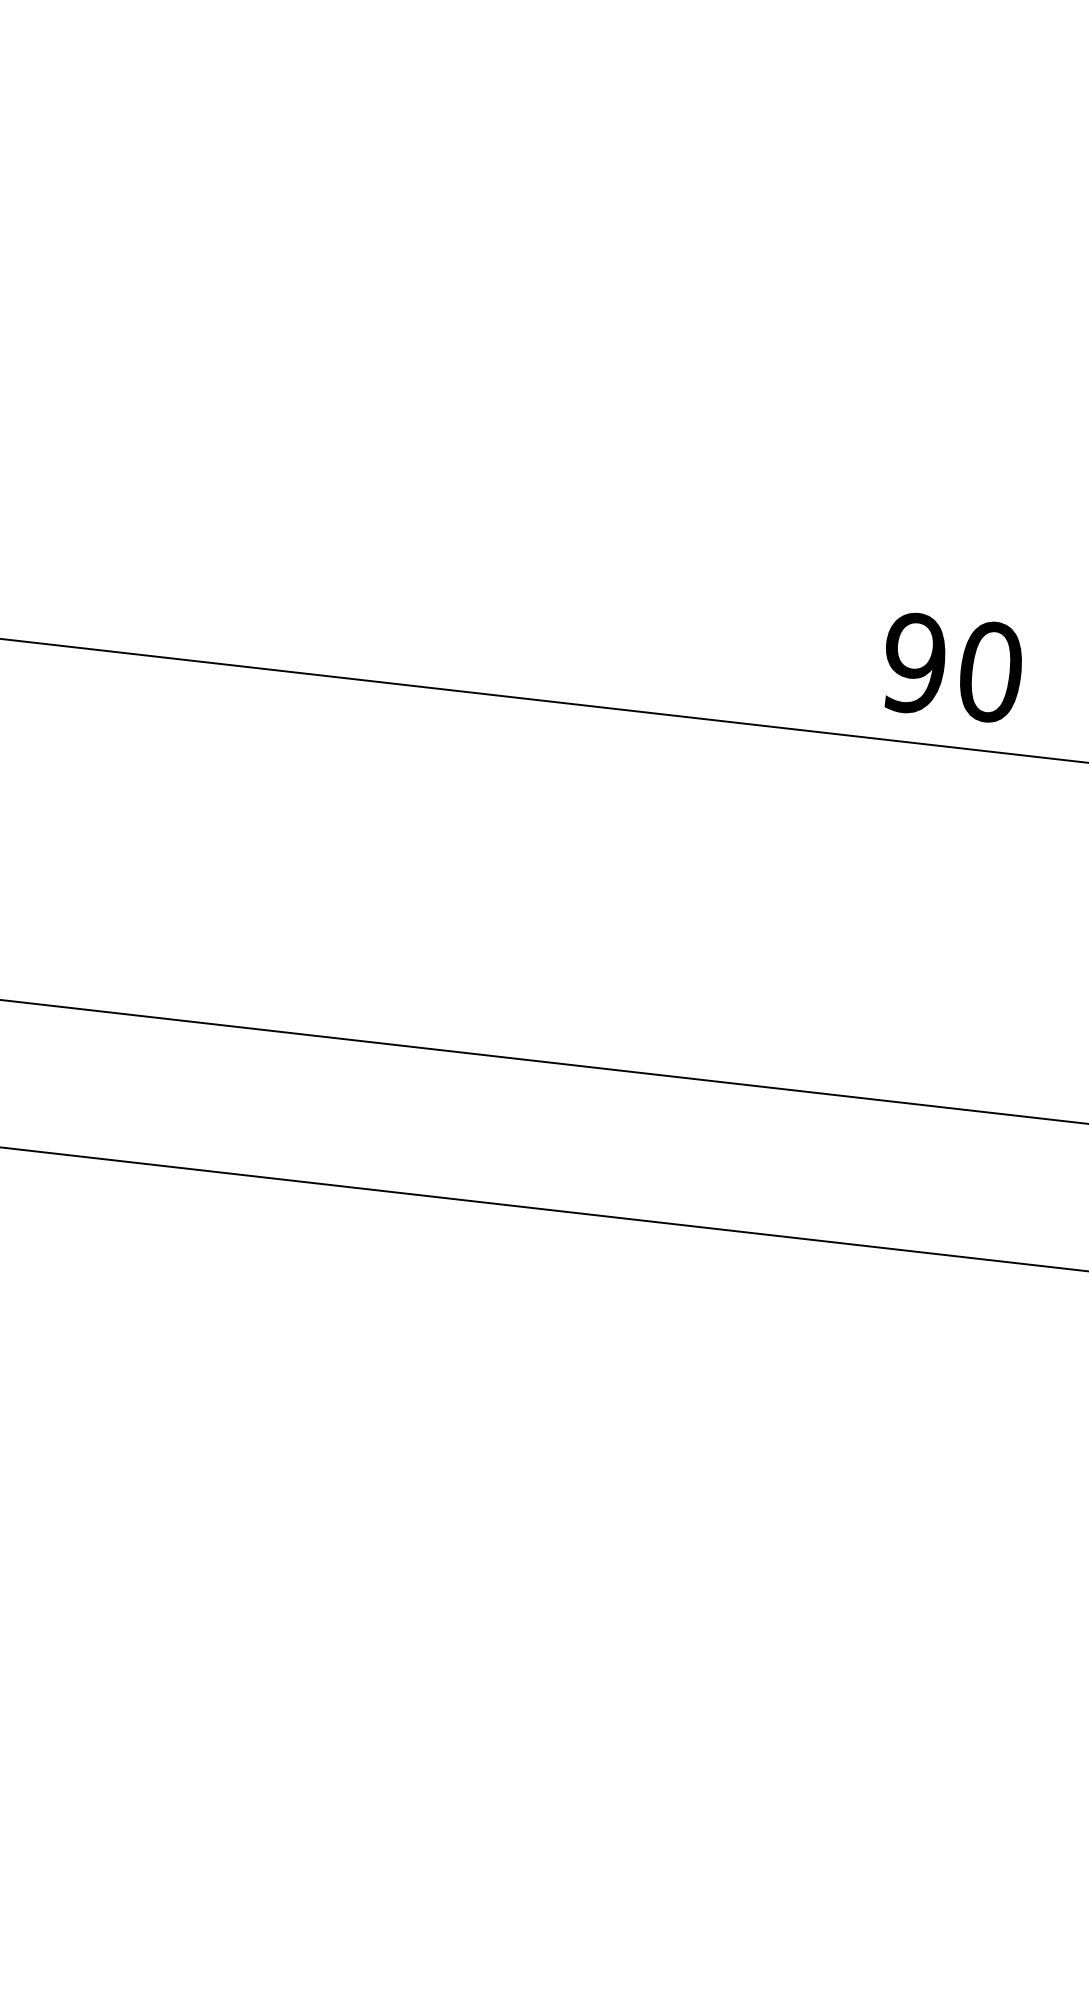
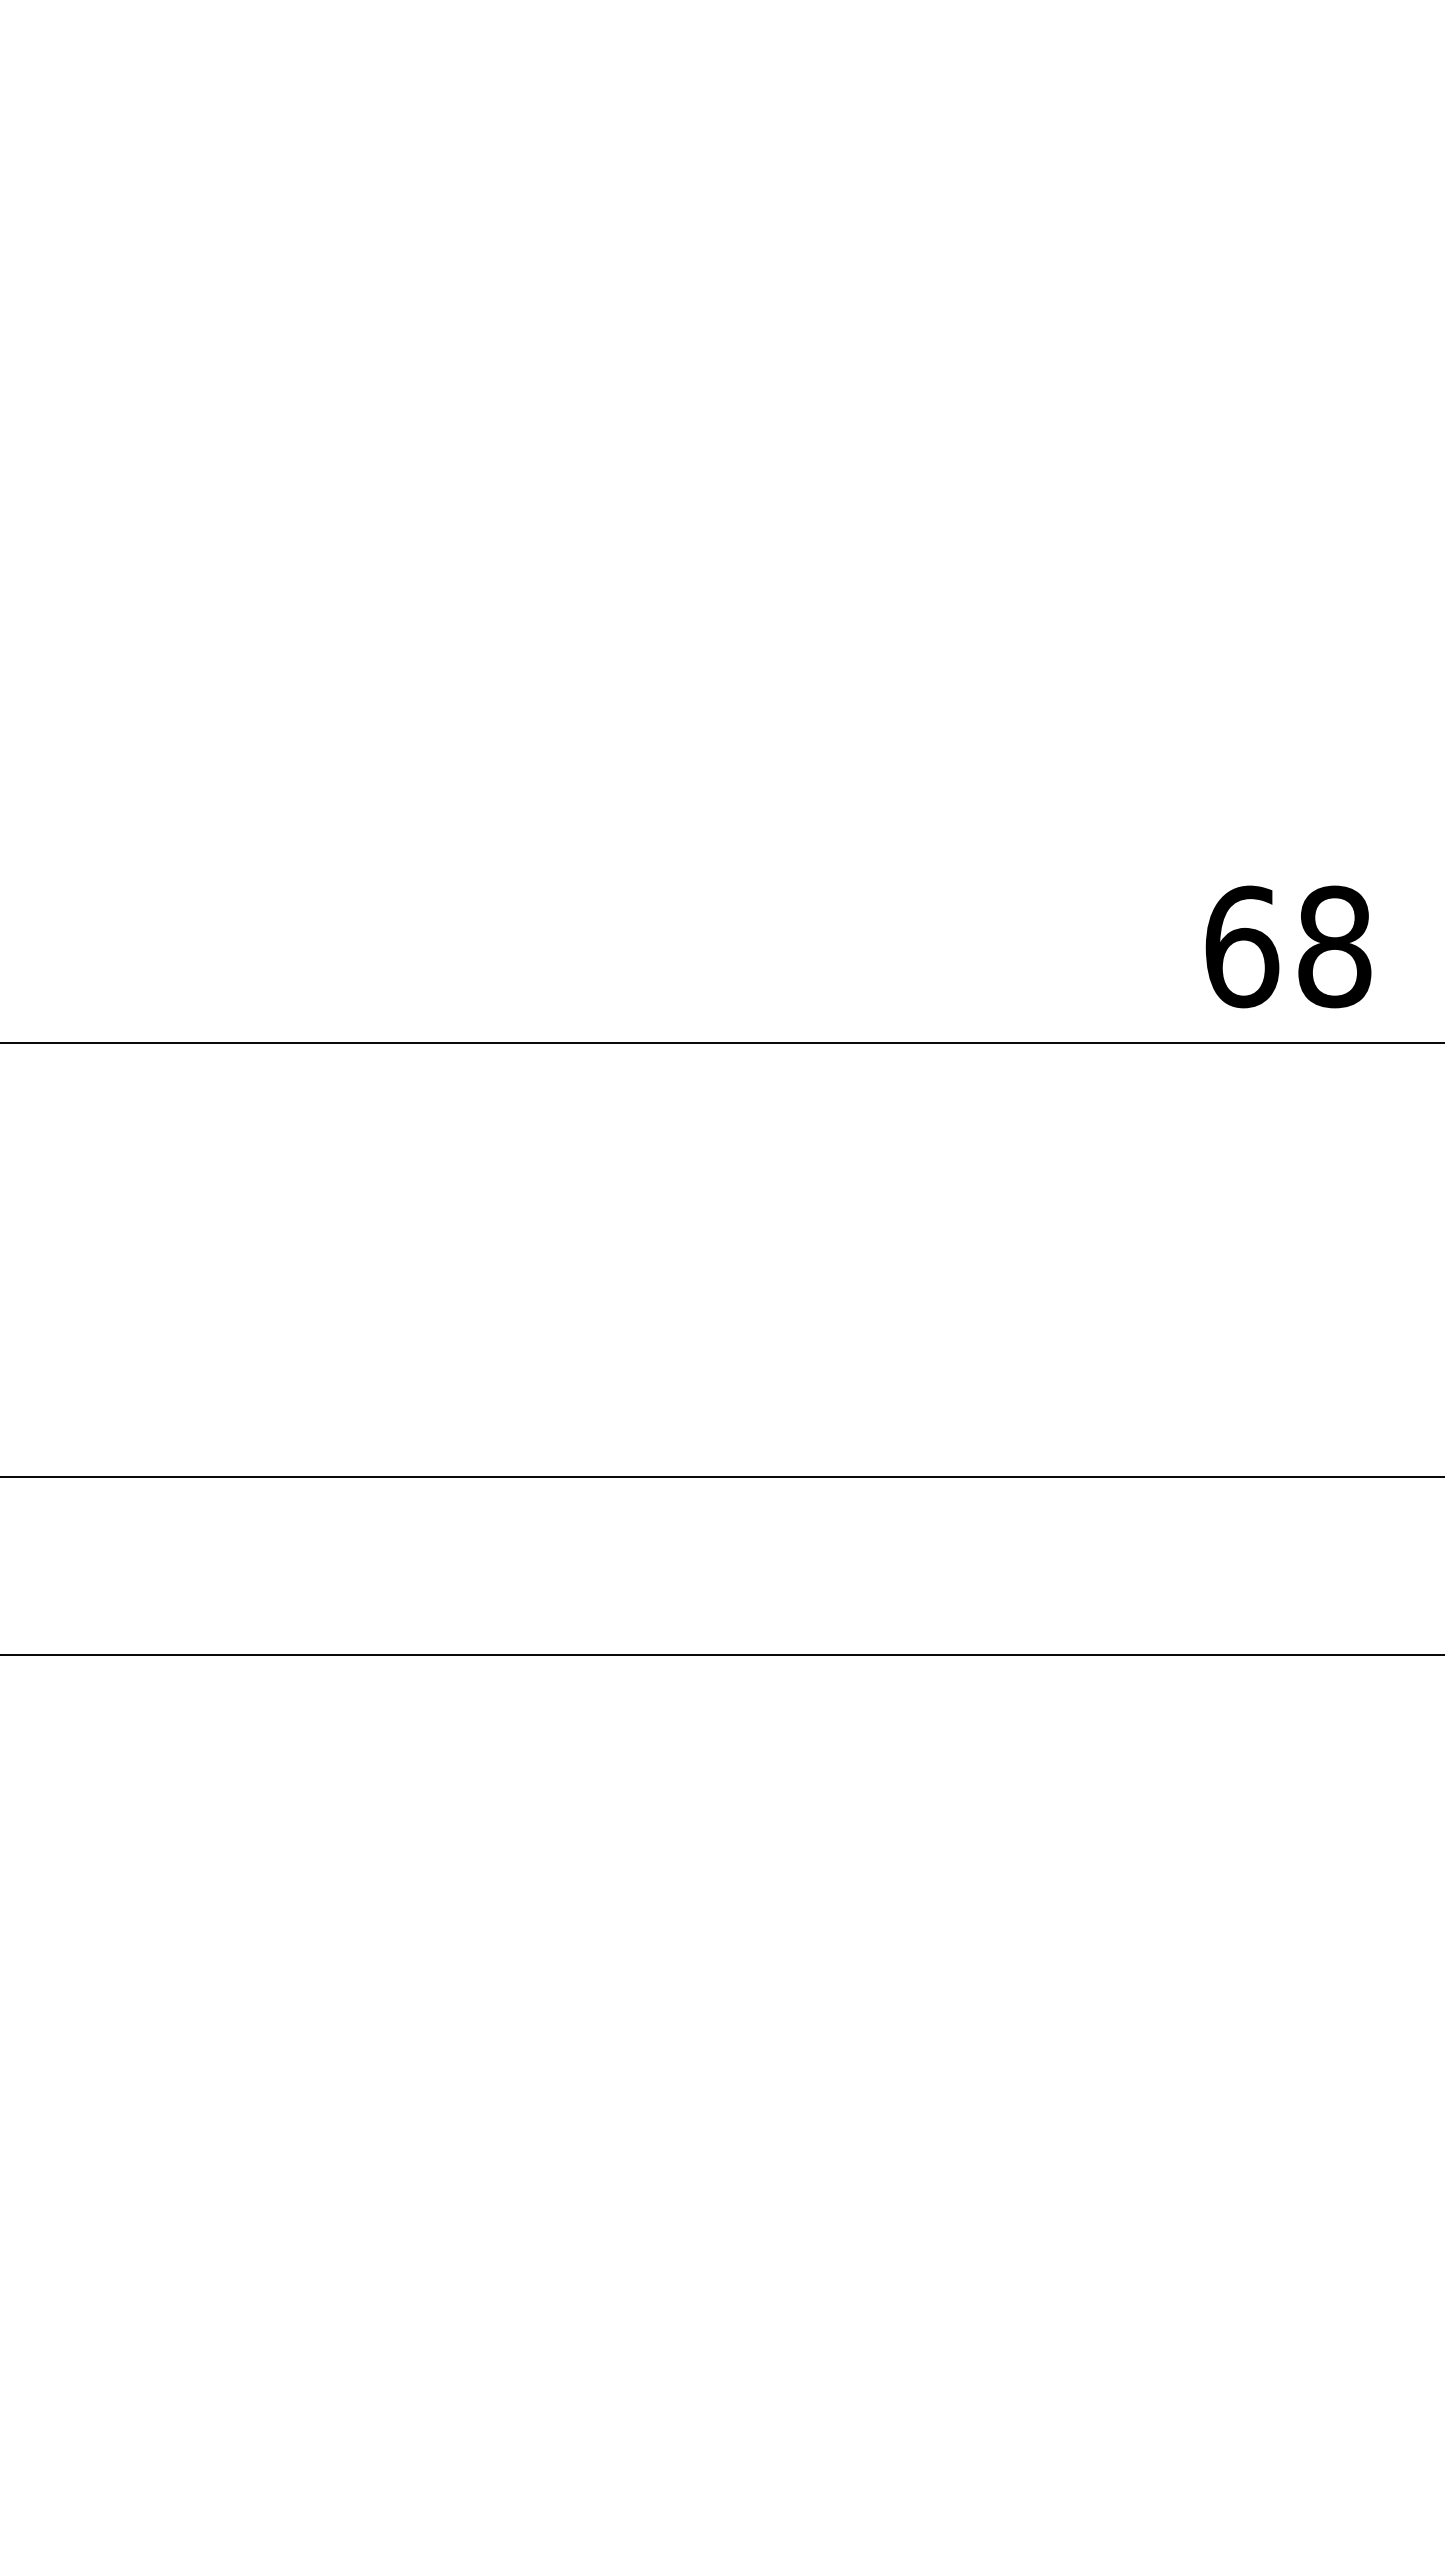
text: (952, 667) -> (1287, 946), 90 -> 68

